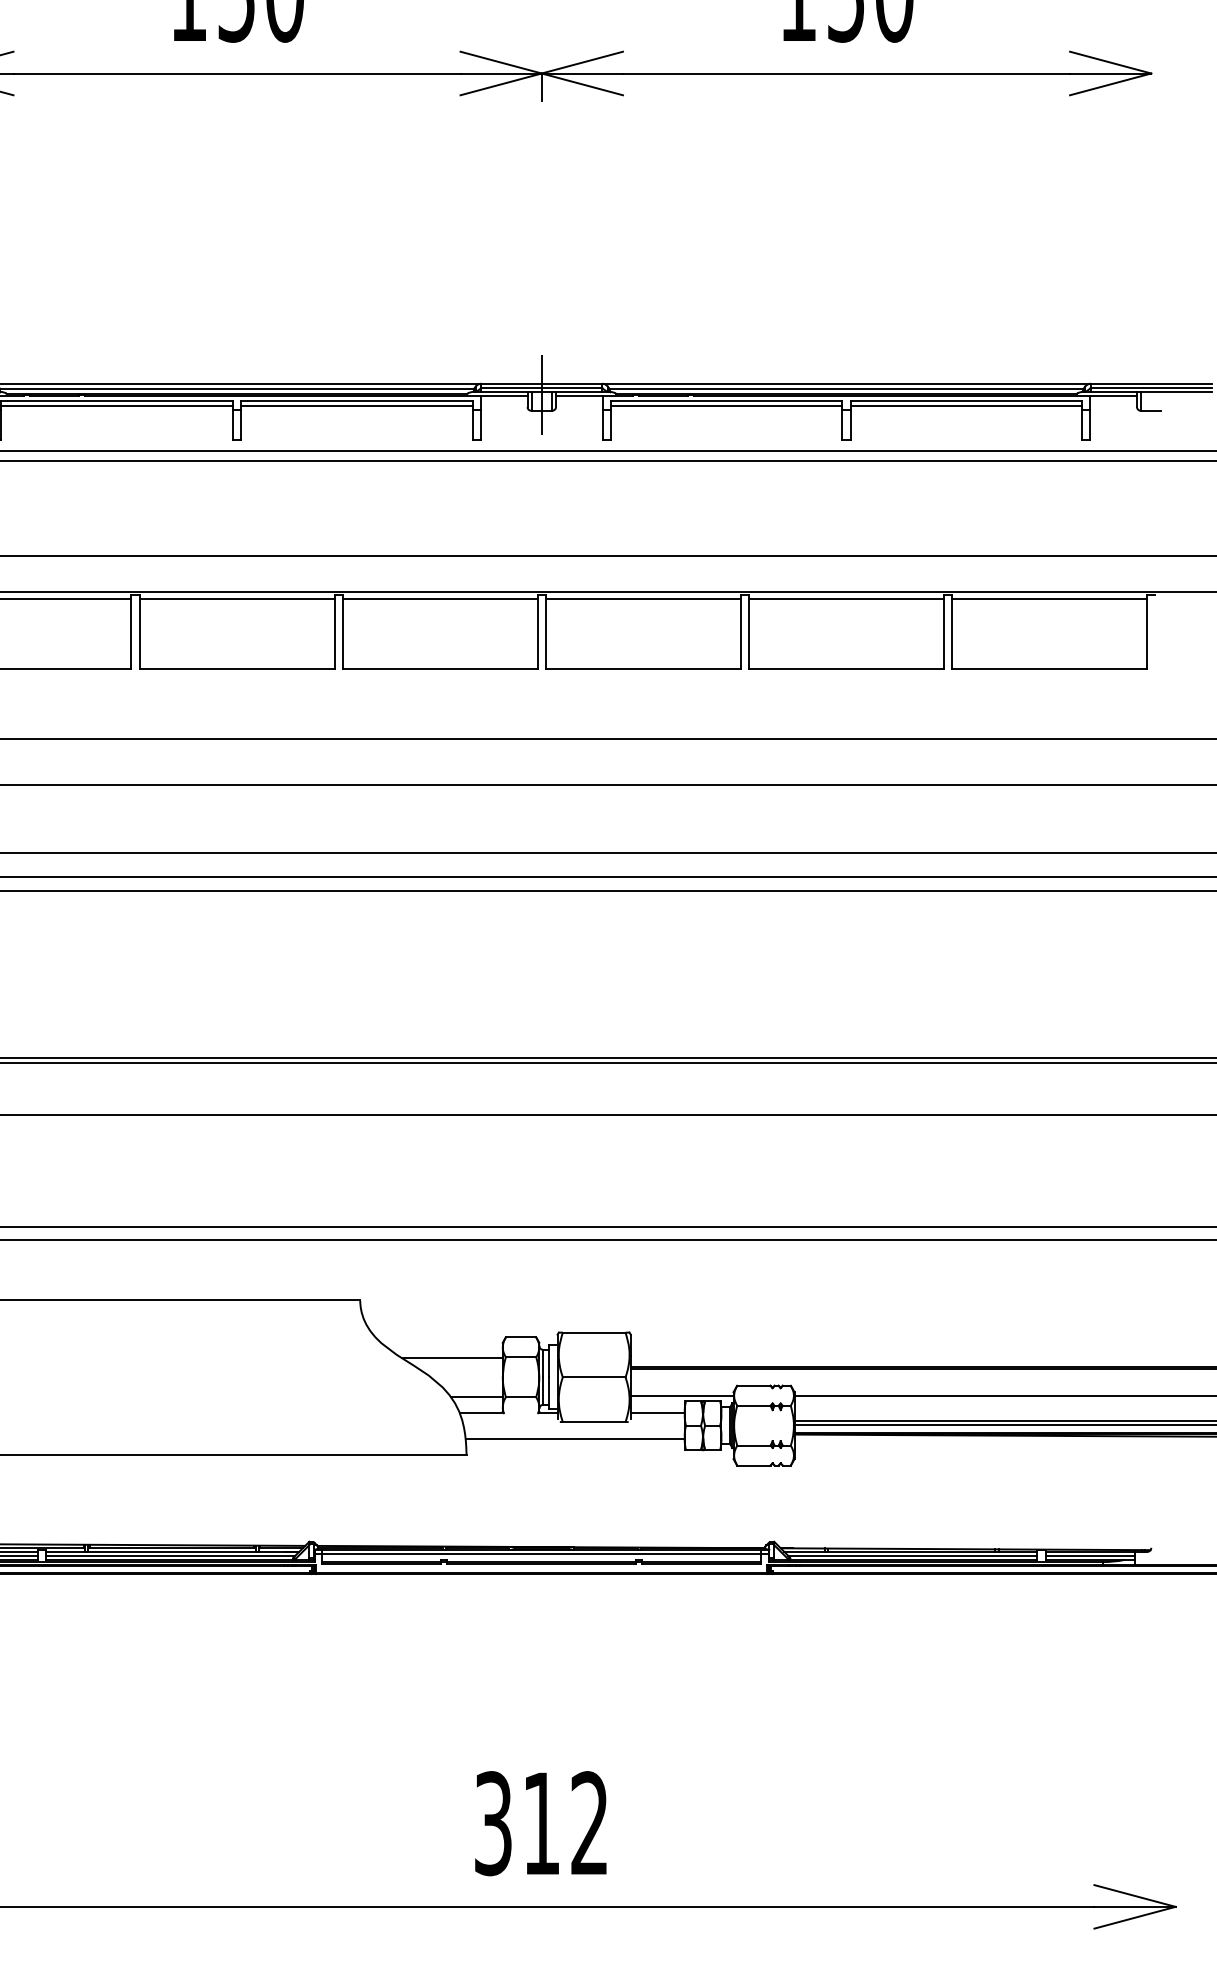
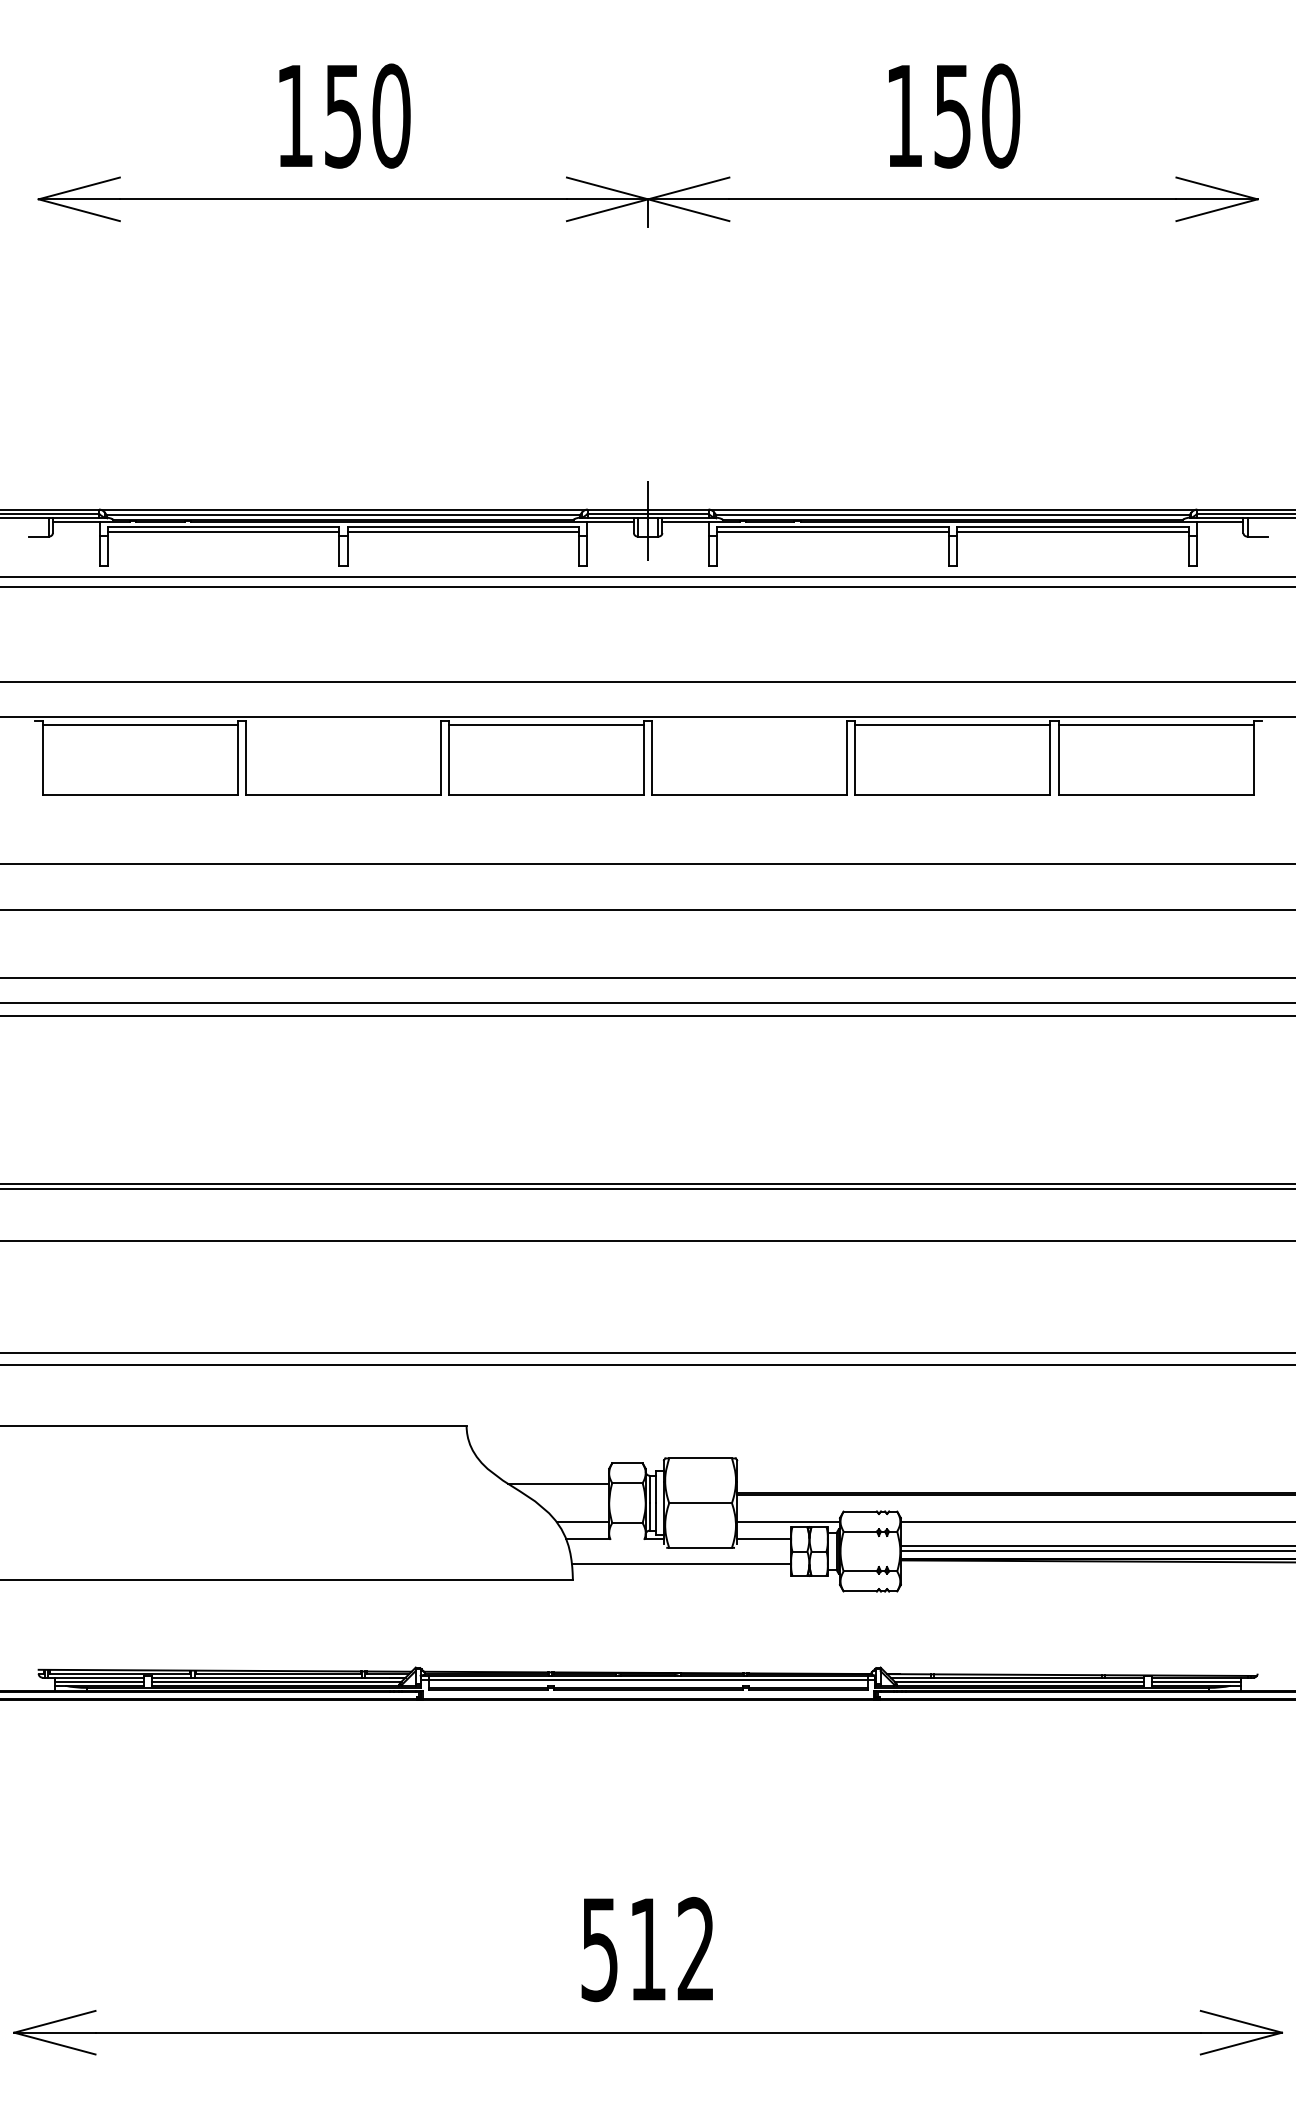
line: (236, 598) -> (342, 724), removed
line: (643, 598) -> (749, 724), removed
text: (493, 1822) -> (599, 1948), 312 -> 512

